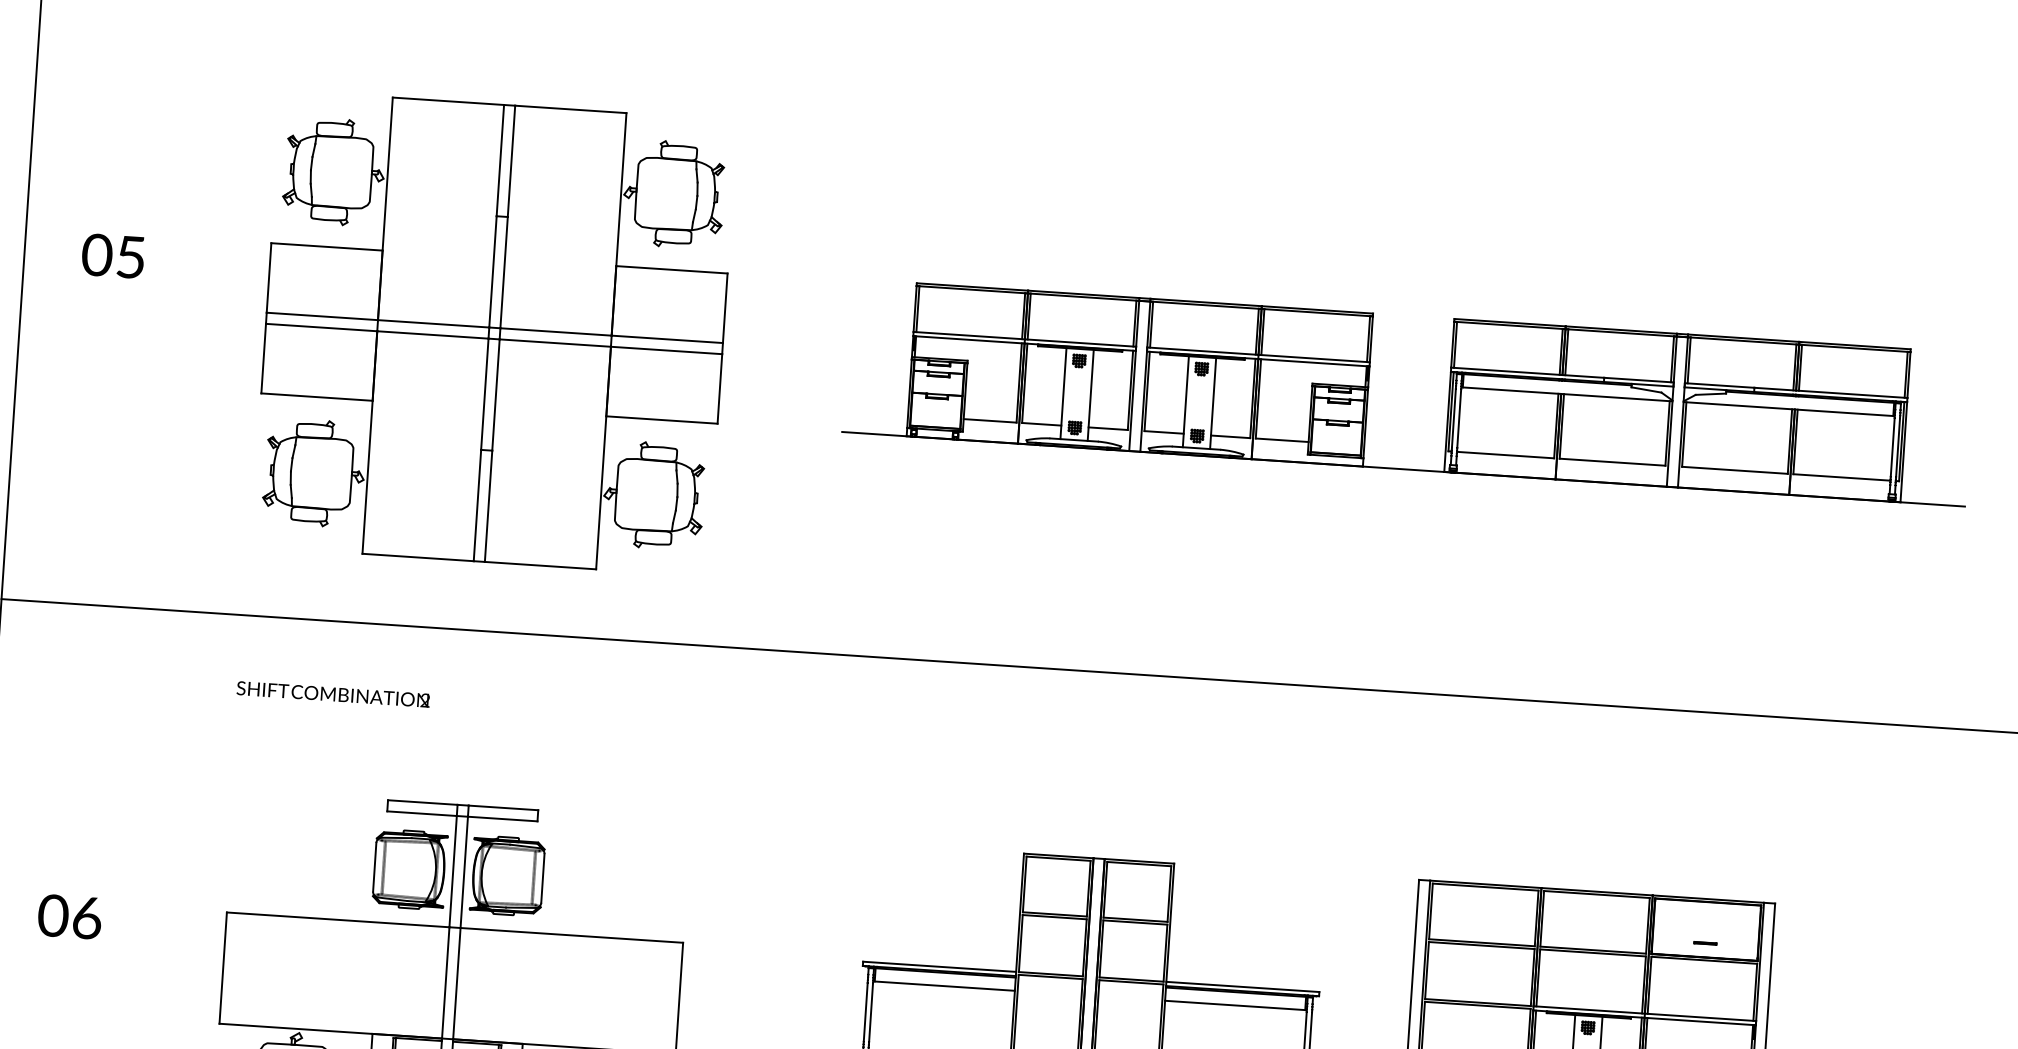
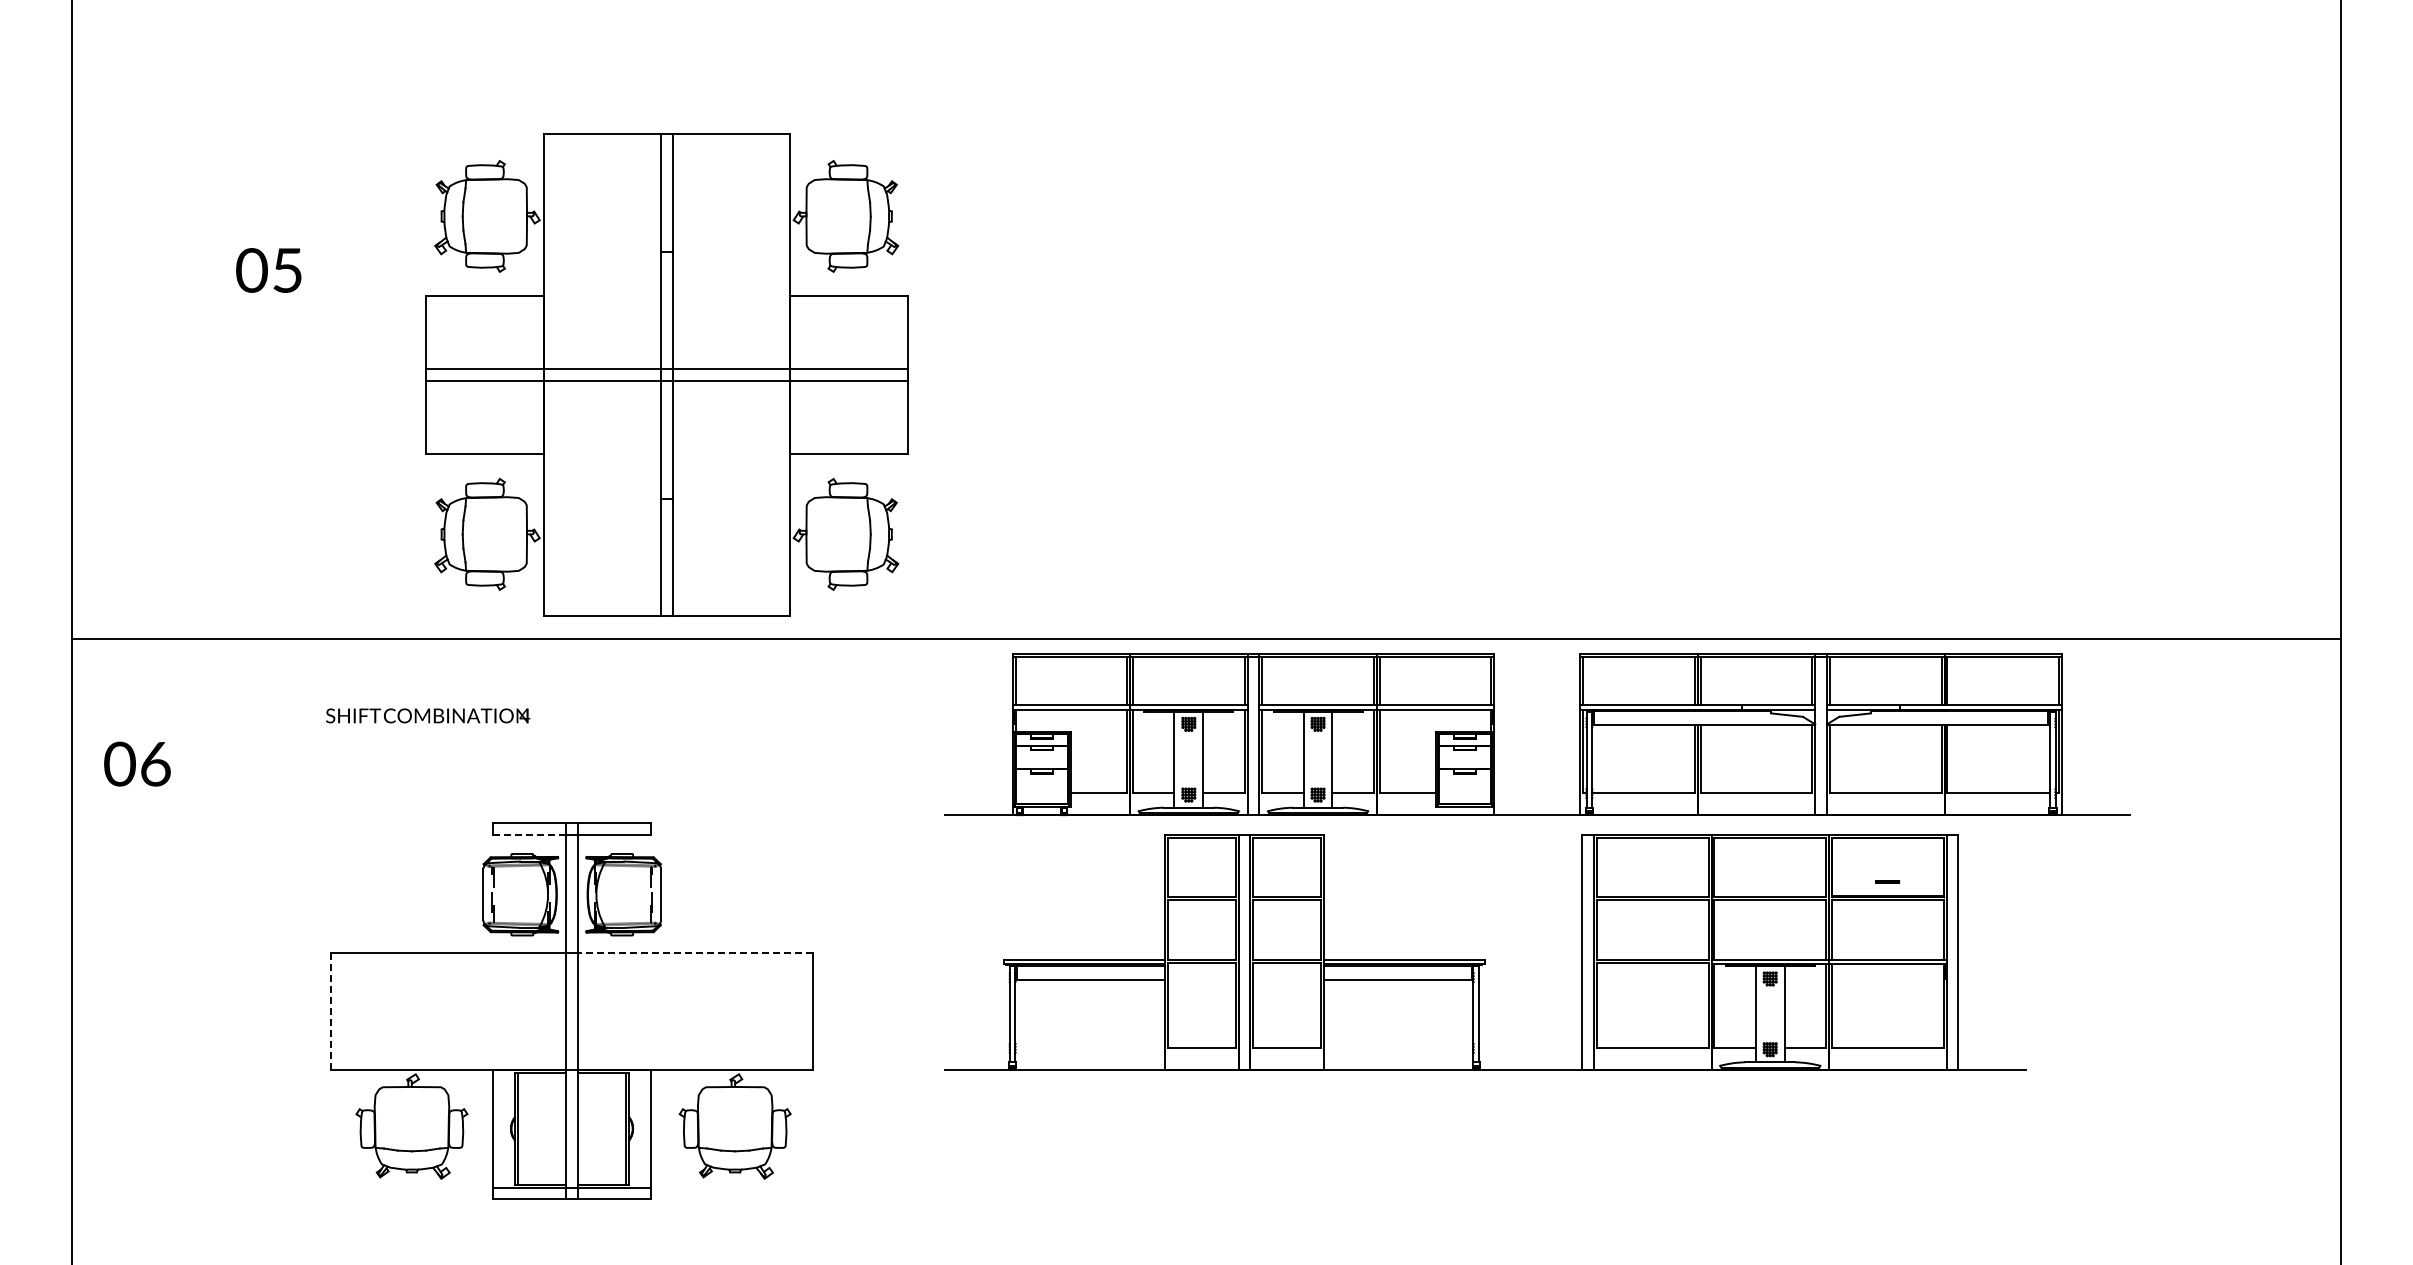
text: (112, 256) -> (268, 270), moved
part: (493, 332) -> (666, 374), moved
part: (1448, 395) -> (1579, 734), moved
text: (424, 700) -> (524, 715), 2 -> 4
line: (422, 814) -> (529, 835), solid -> dashed
text: (70, 916) -> (137, 763), moved
line: (570, 935) -> (694, 952), solid -> dashed
line: (223, 968) -> (331, 1011), solid -> dashed

